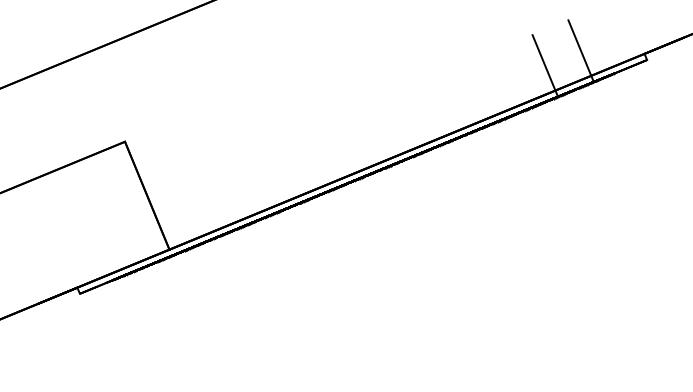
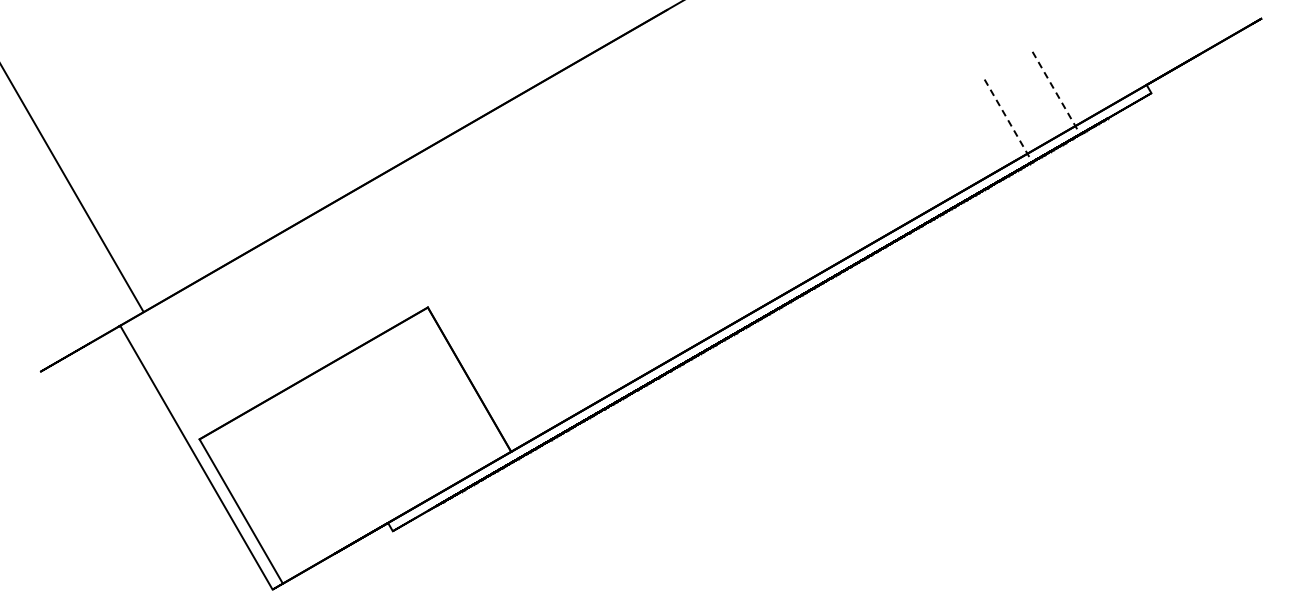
line: (581, 51) -> (1056, 93), solid -> dashed
line: (545, 65) -> (1008, 120), solid -> dashed

